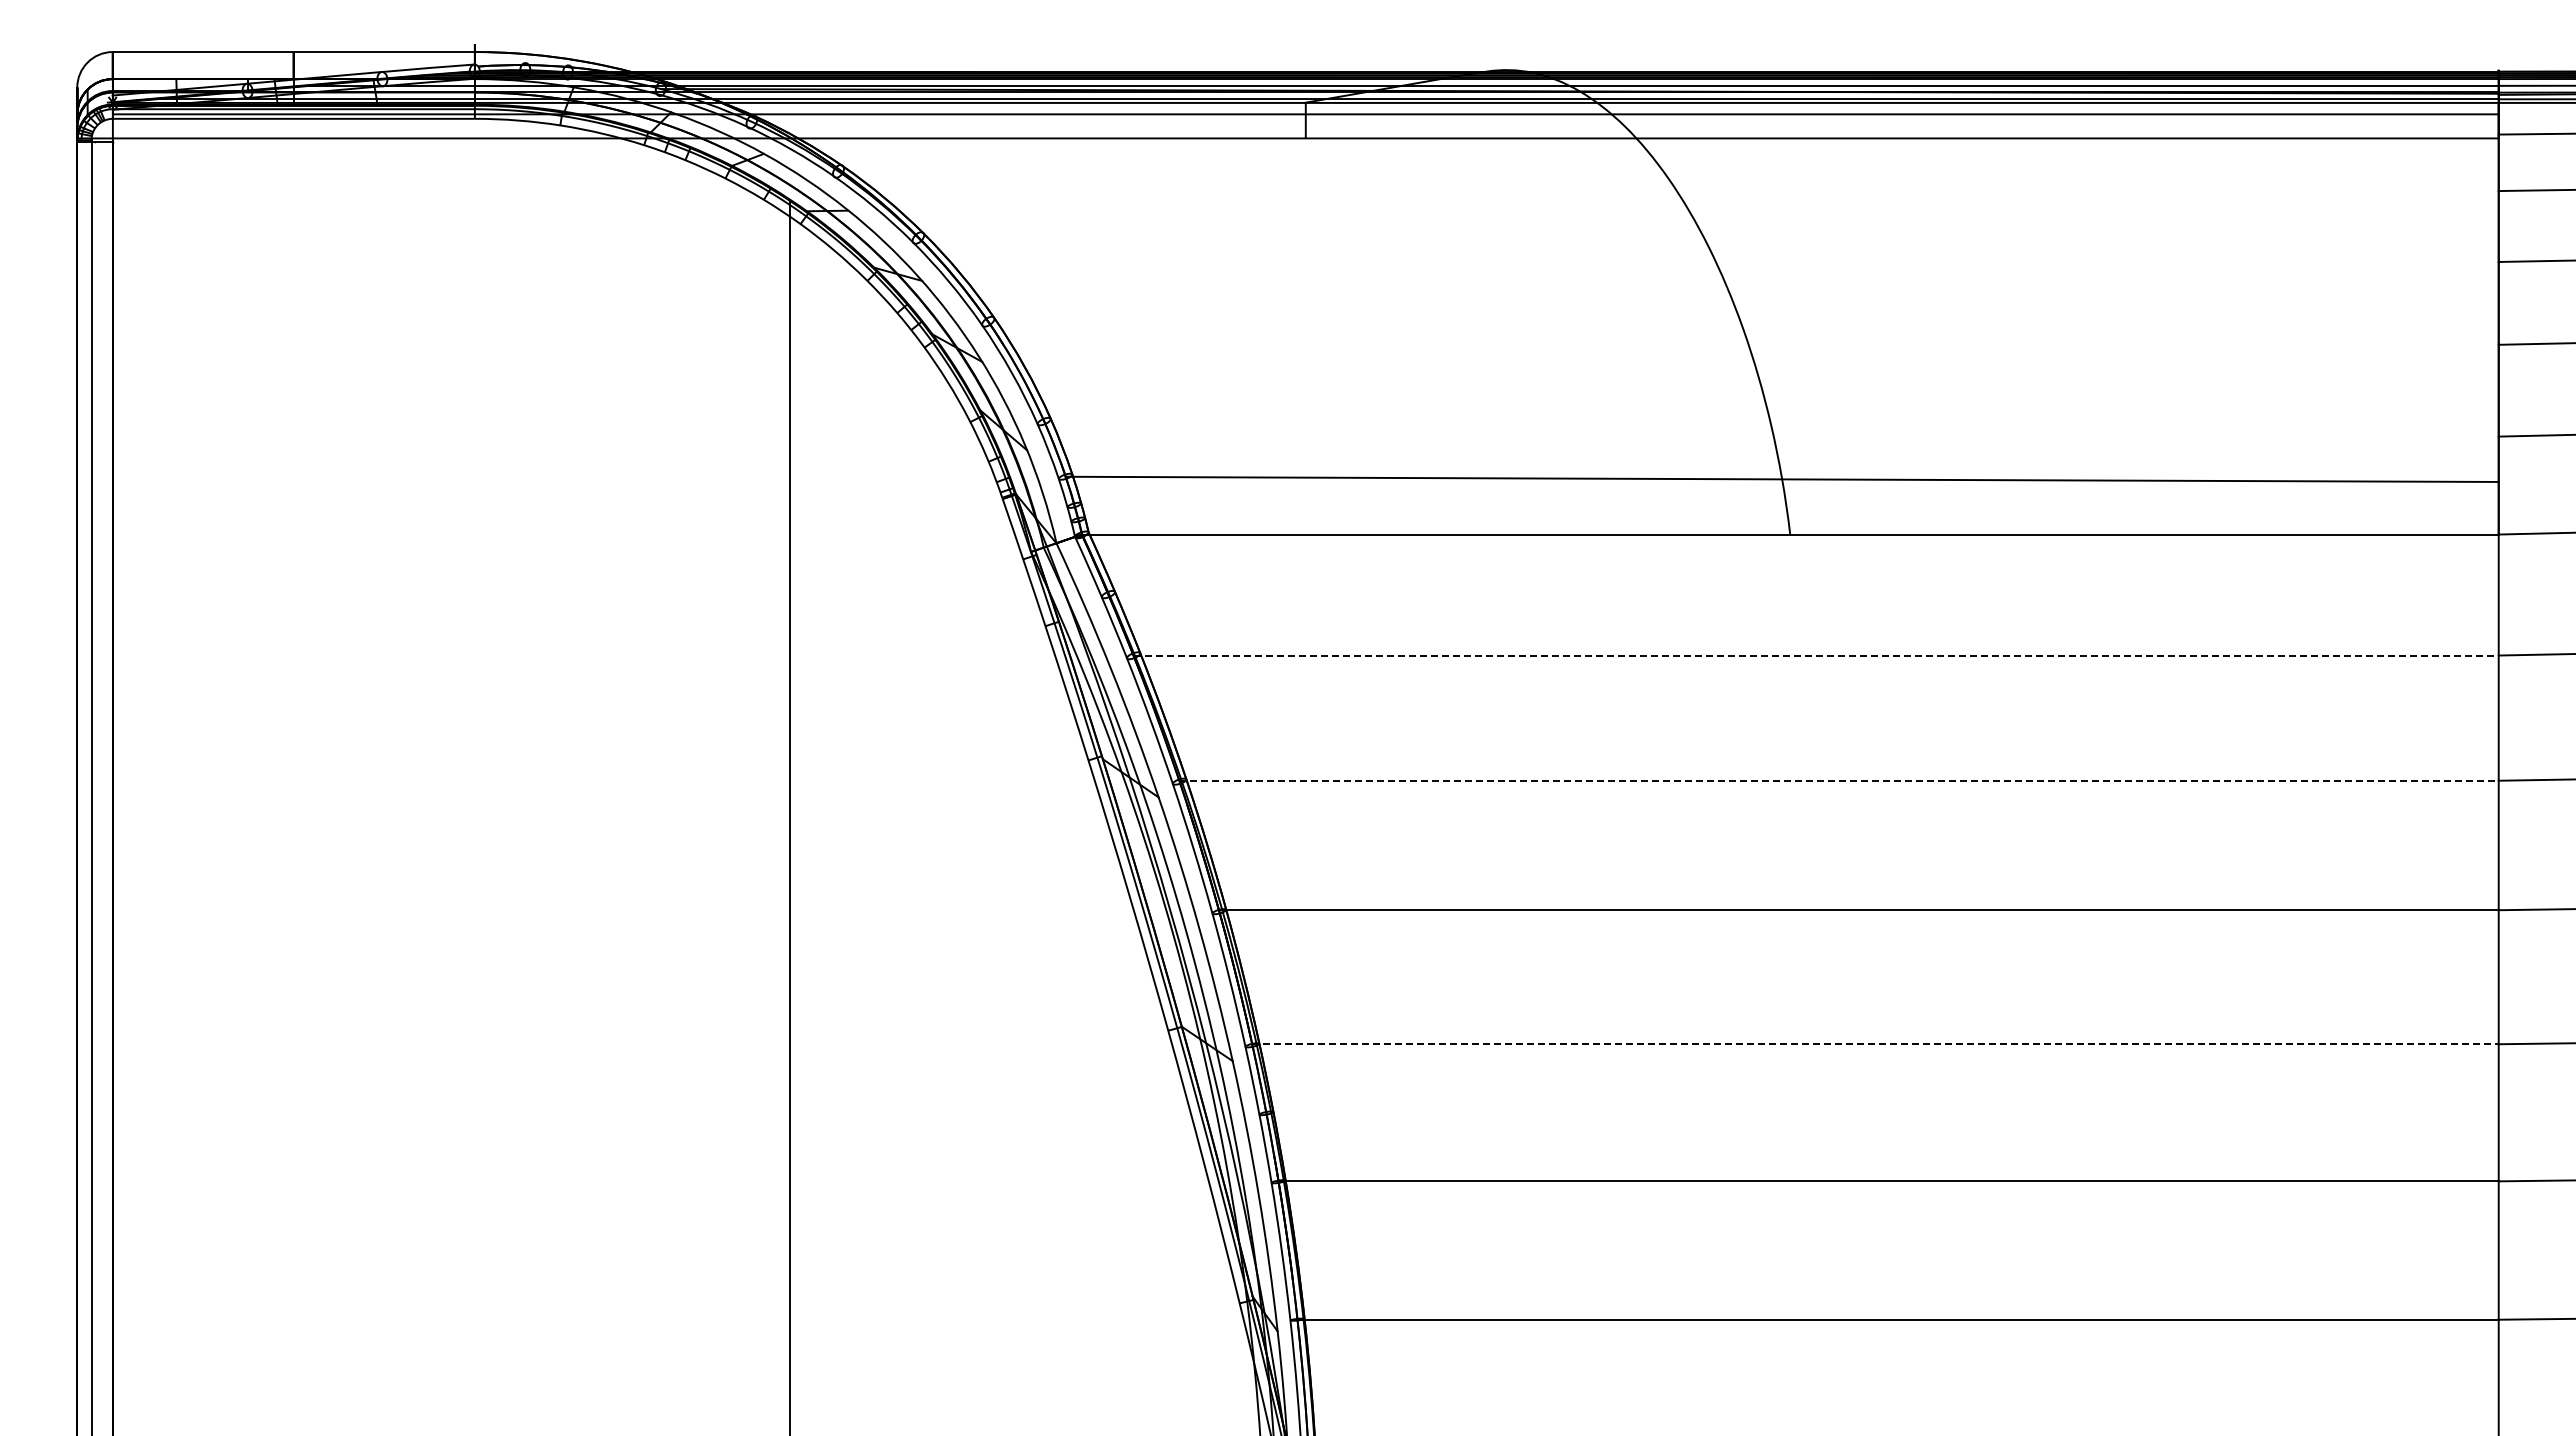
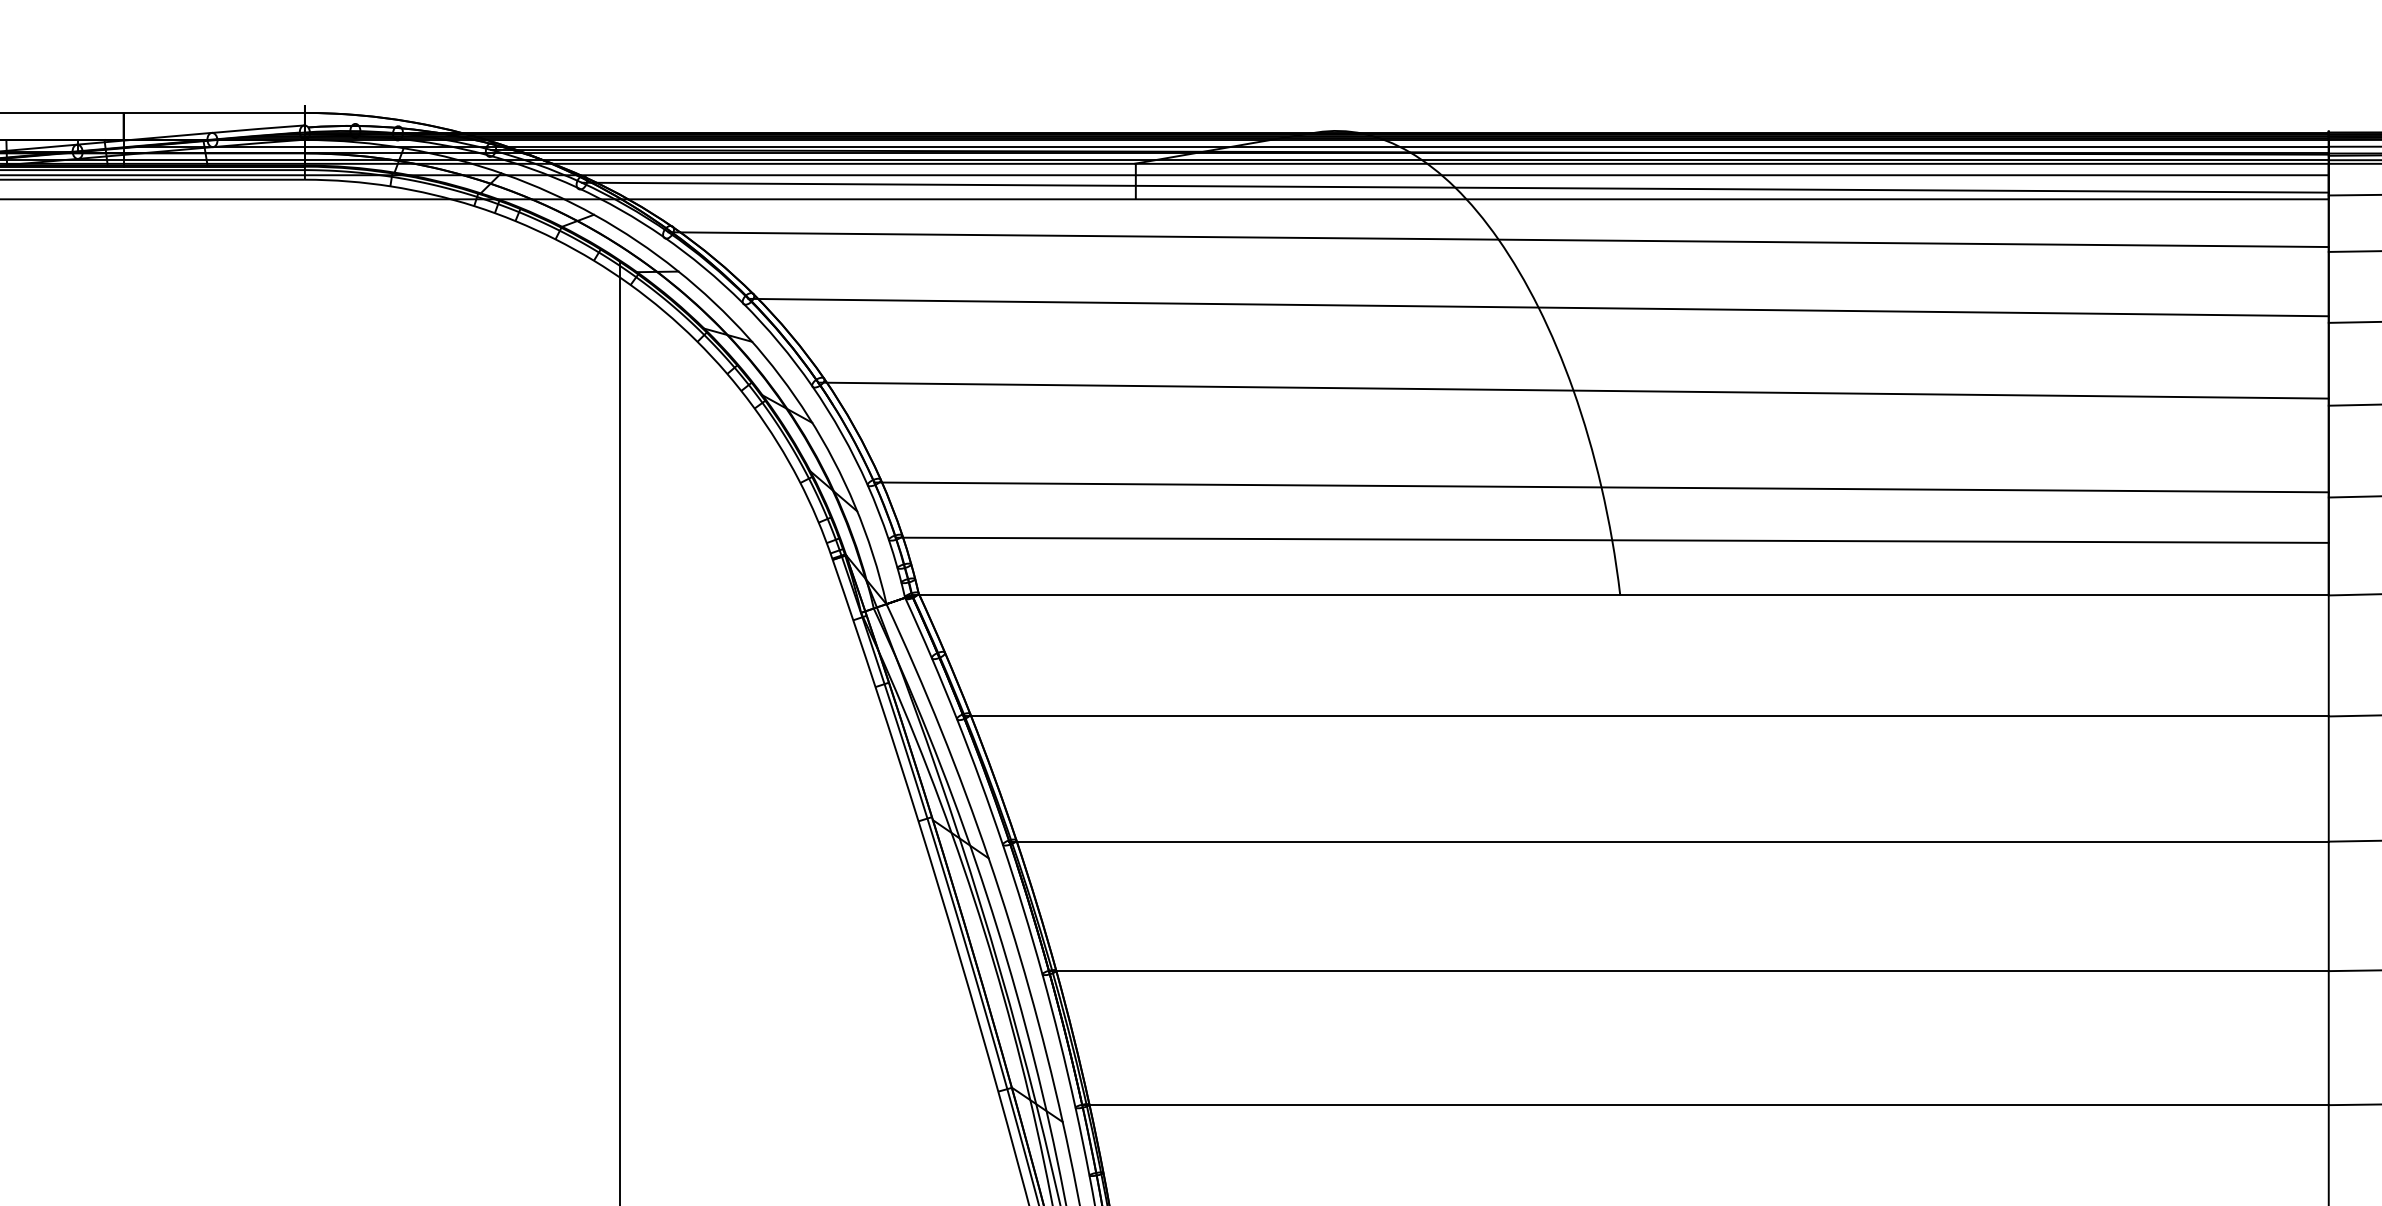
line: (1624, 126) -> (1454, 187), added
line: (1668, 178) -> (1498, 239), added
line: (1708, 246) -> (1538, 307), added
line: (1743, 329) -> (1573, 390), added
line: (1771, 426) -> (1601, 487), added
line: (1816, 655) -> (1646, 716), dashed -> solid
line: (1839, 780) -> (1669, 841), dashed -> solid
line: (1875, 1044) -> (1705, 1105), dashed -> solid

